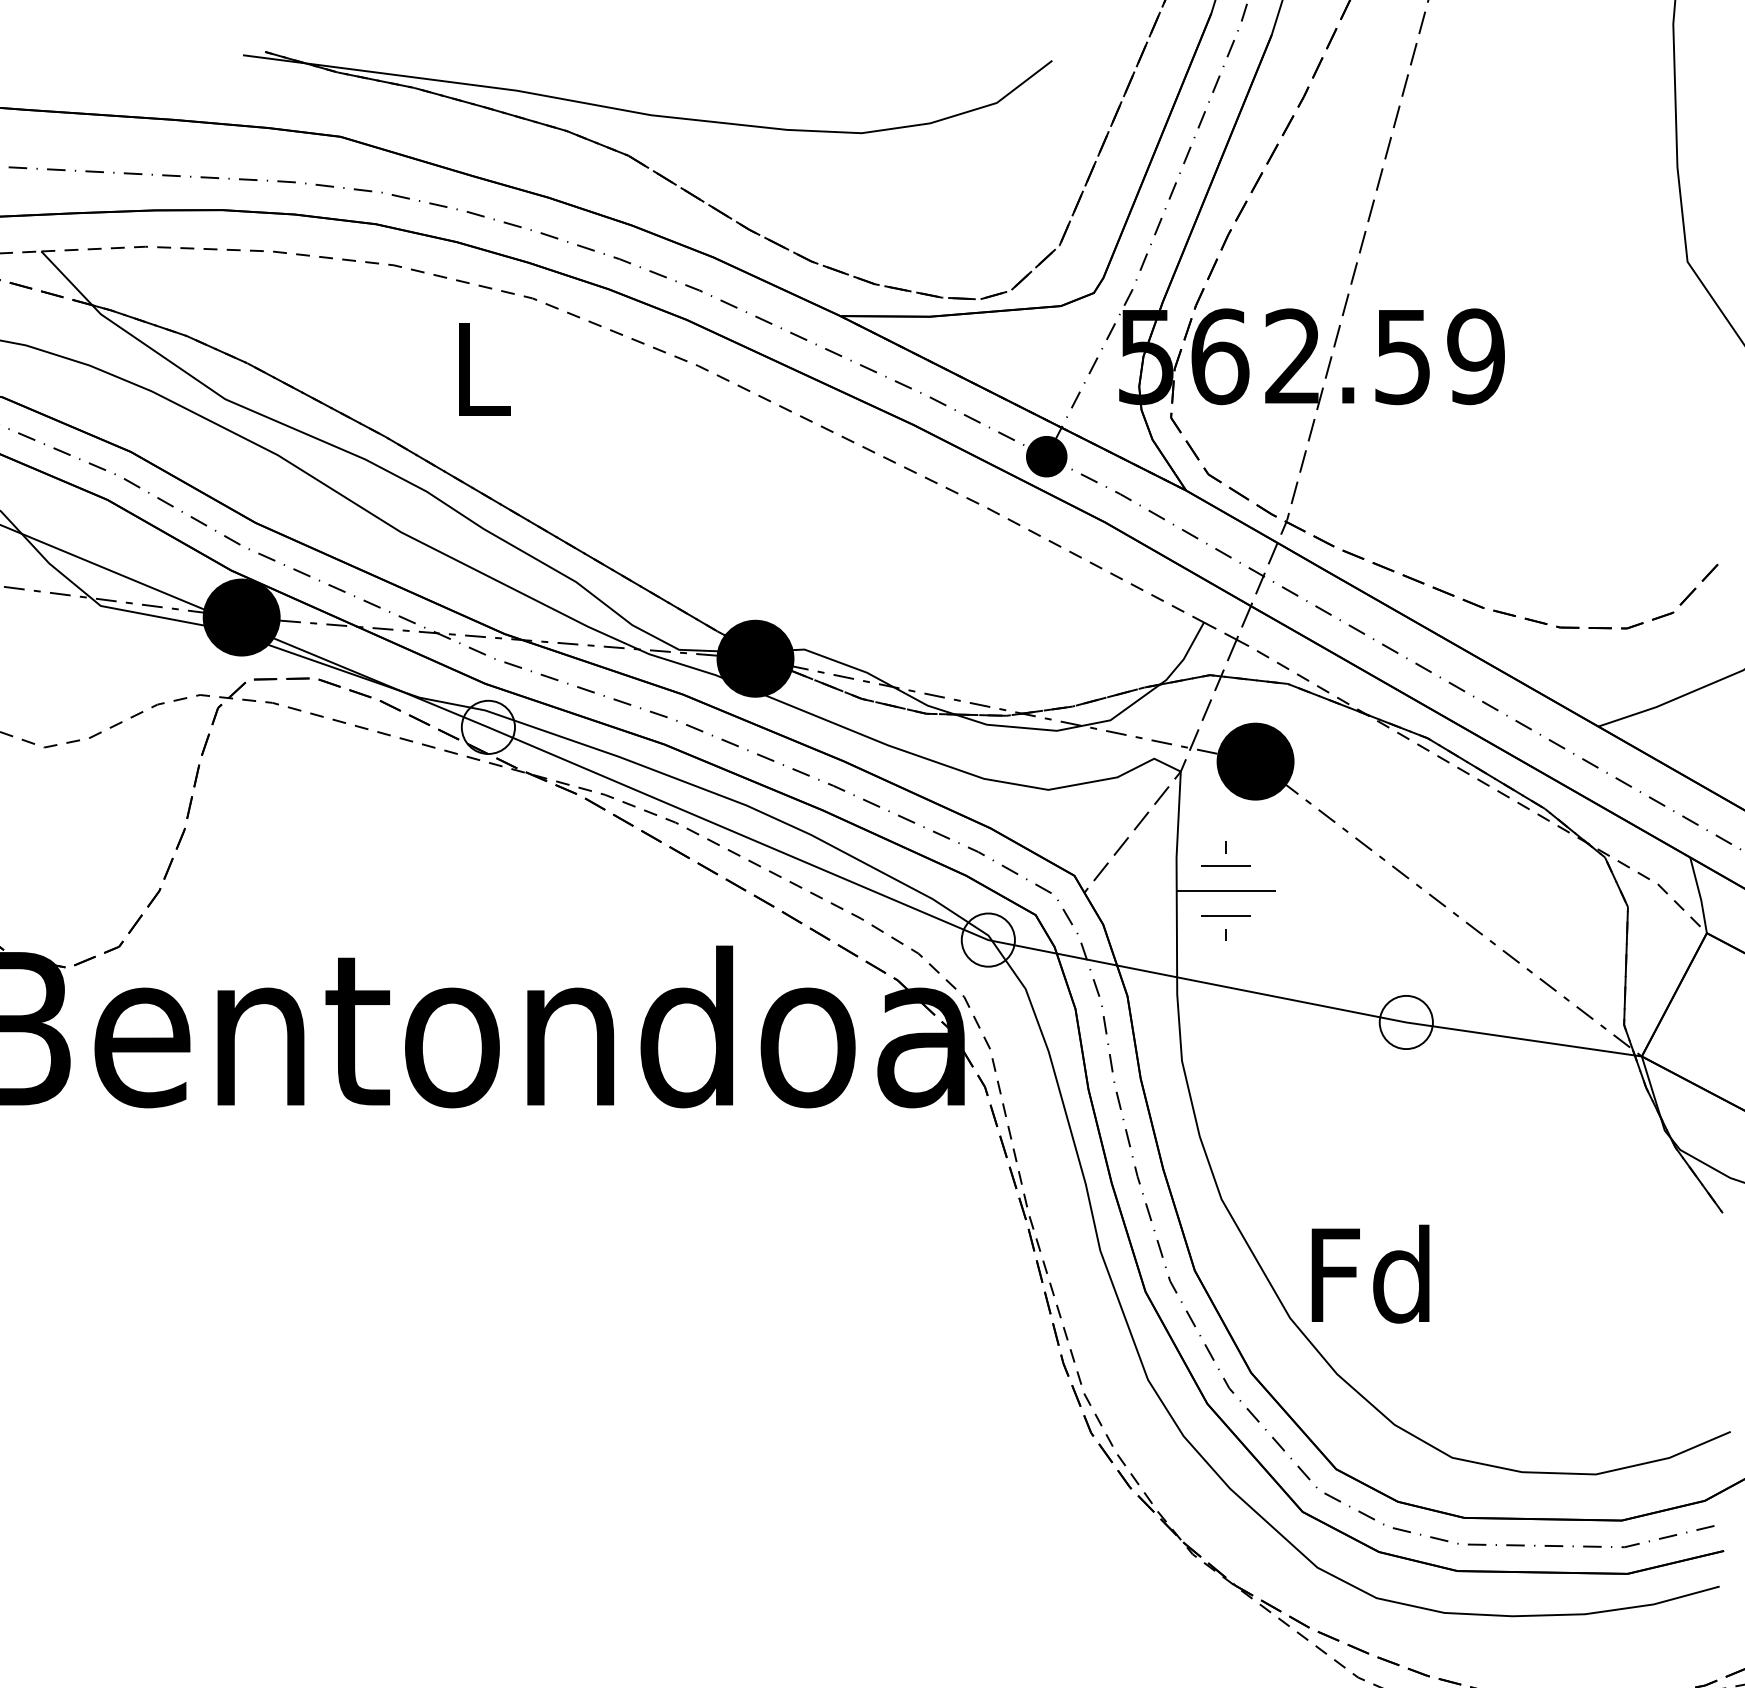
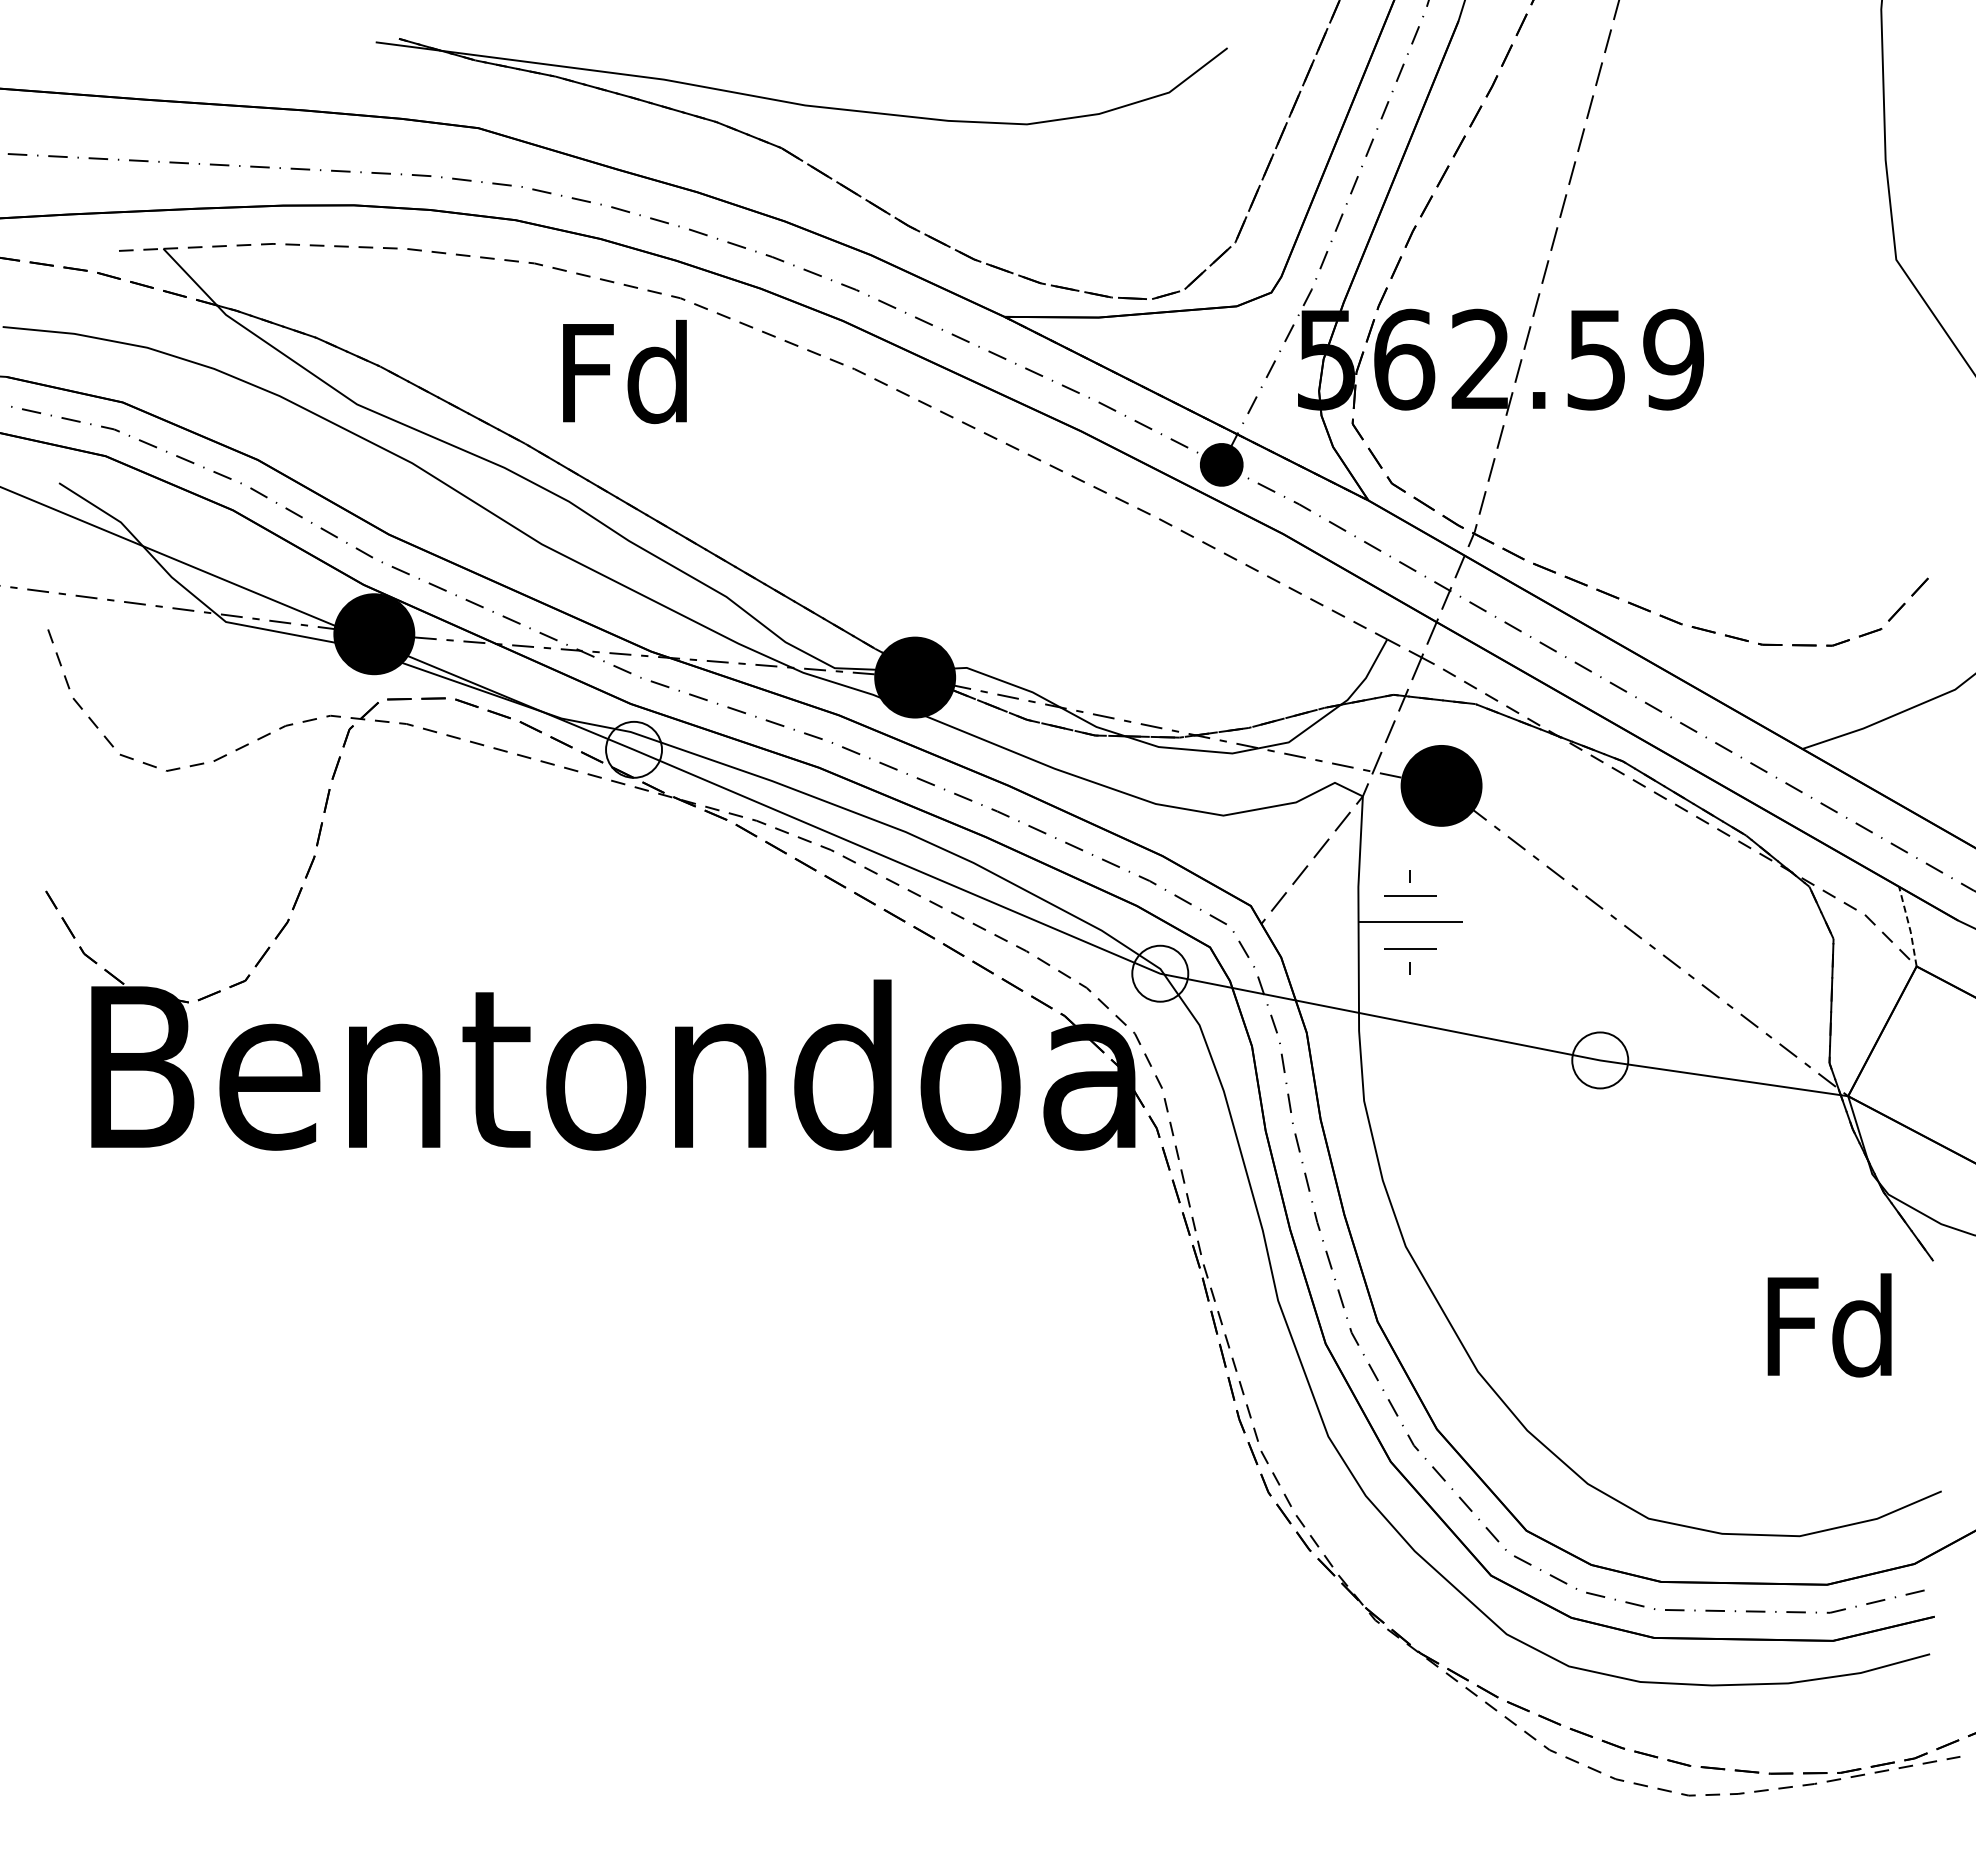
text: (479, 367) -> (624, 371), L -> Fd
line: (1700, 896) -> (1909, 927), solid -> dashed
text: (1370, 1274) -> (1829, 1325), moved

